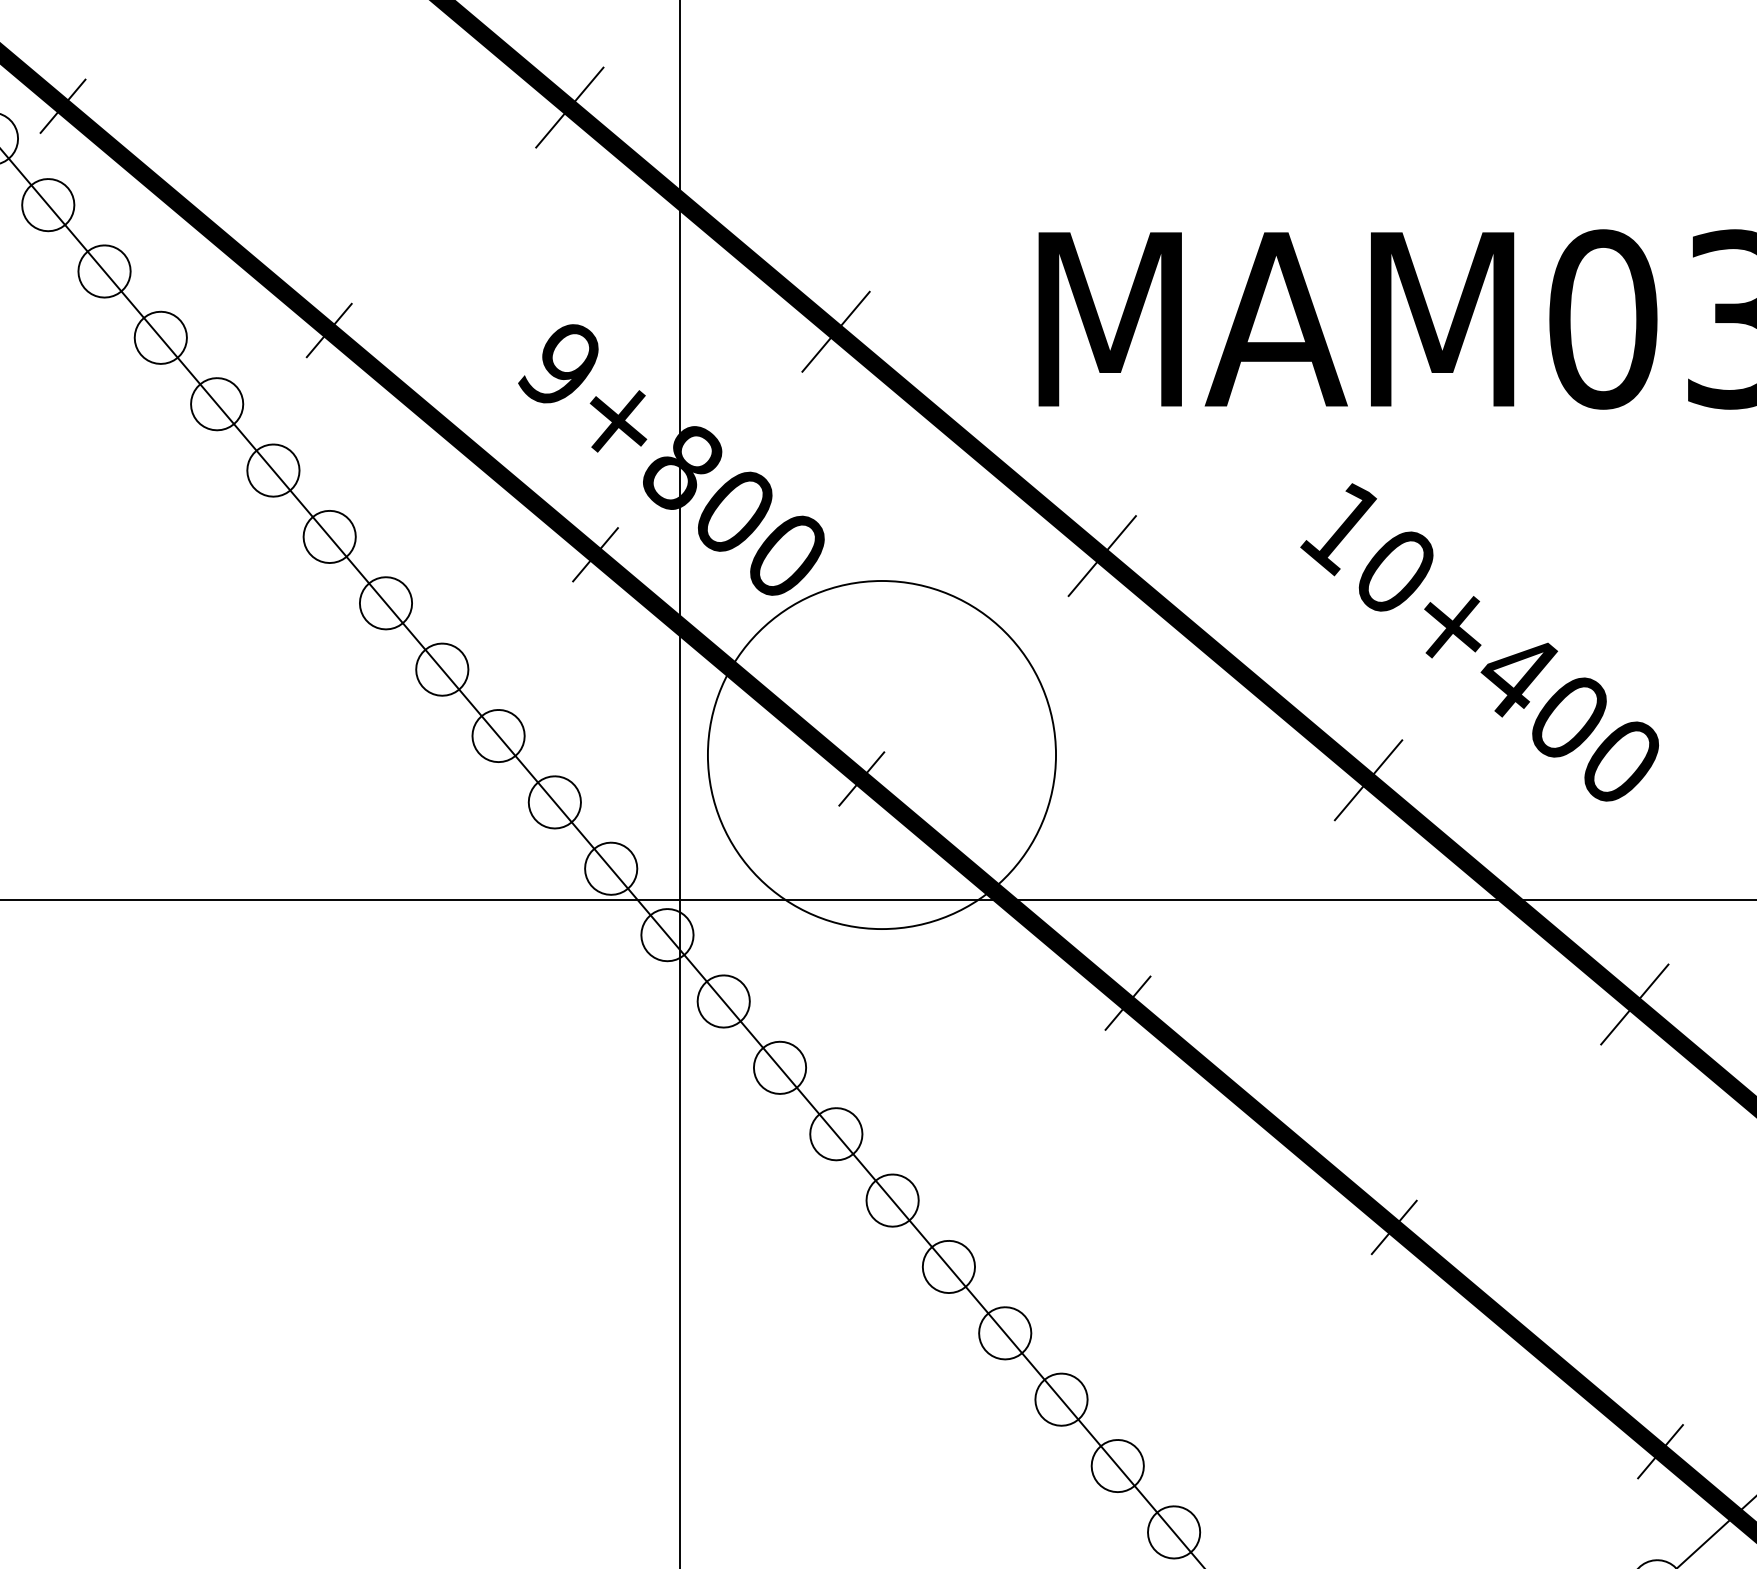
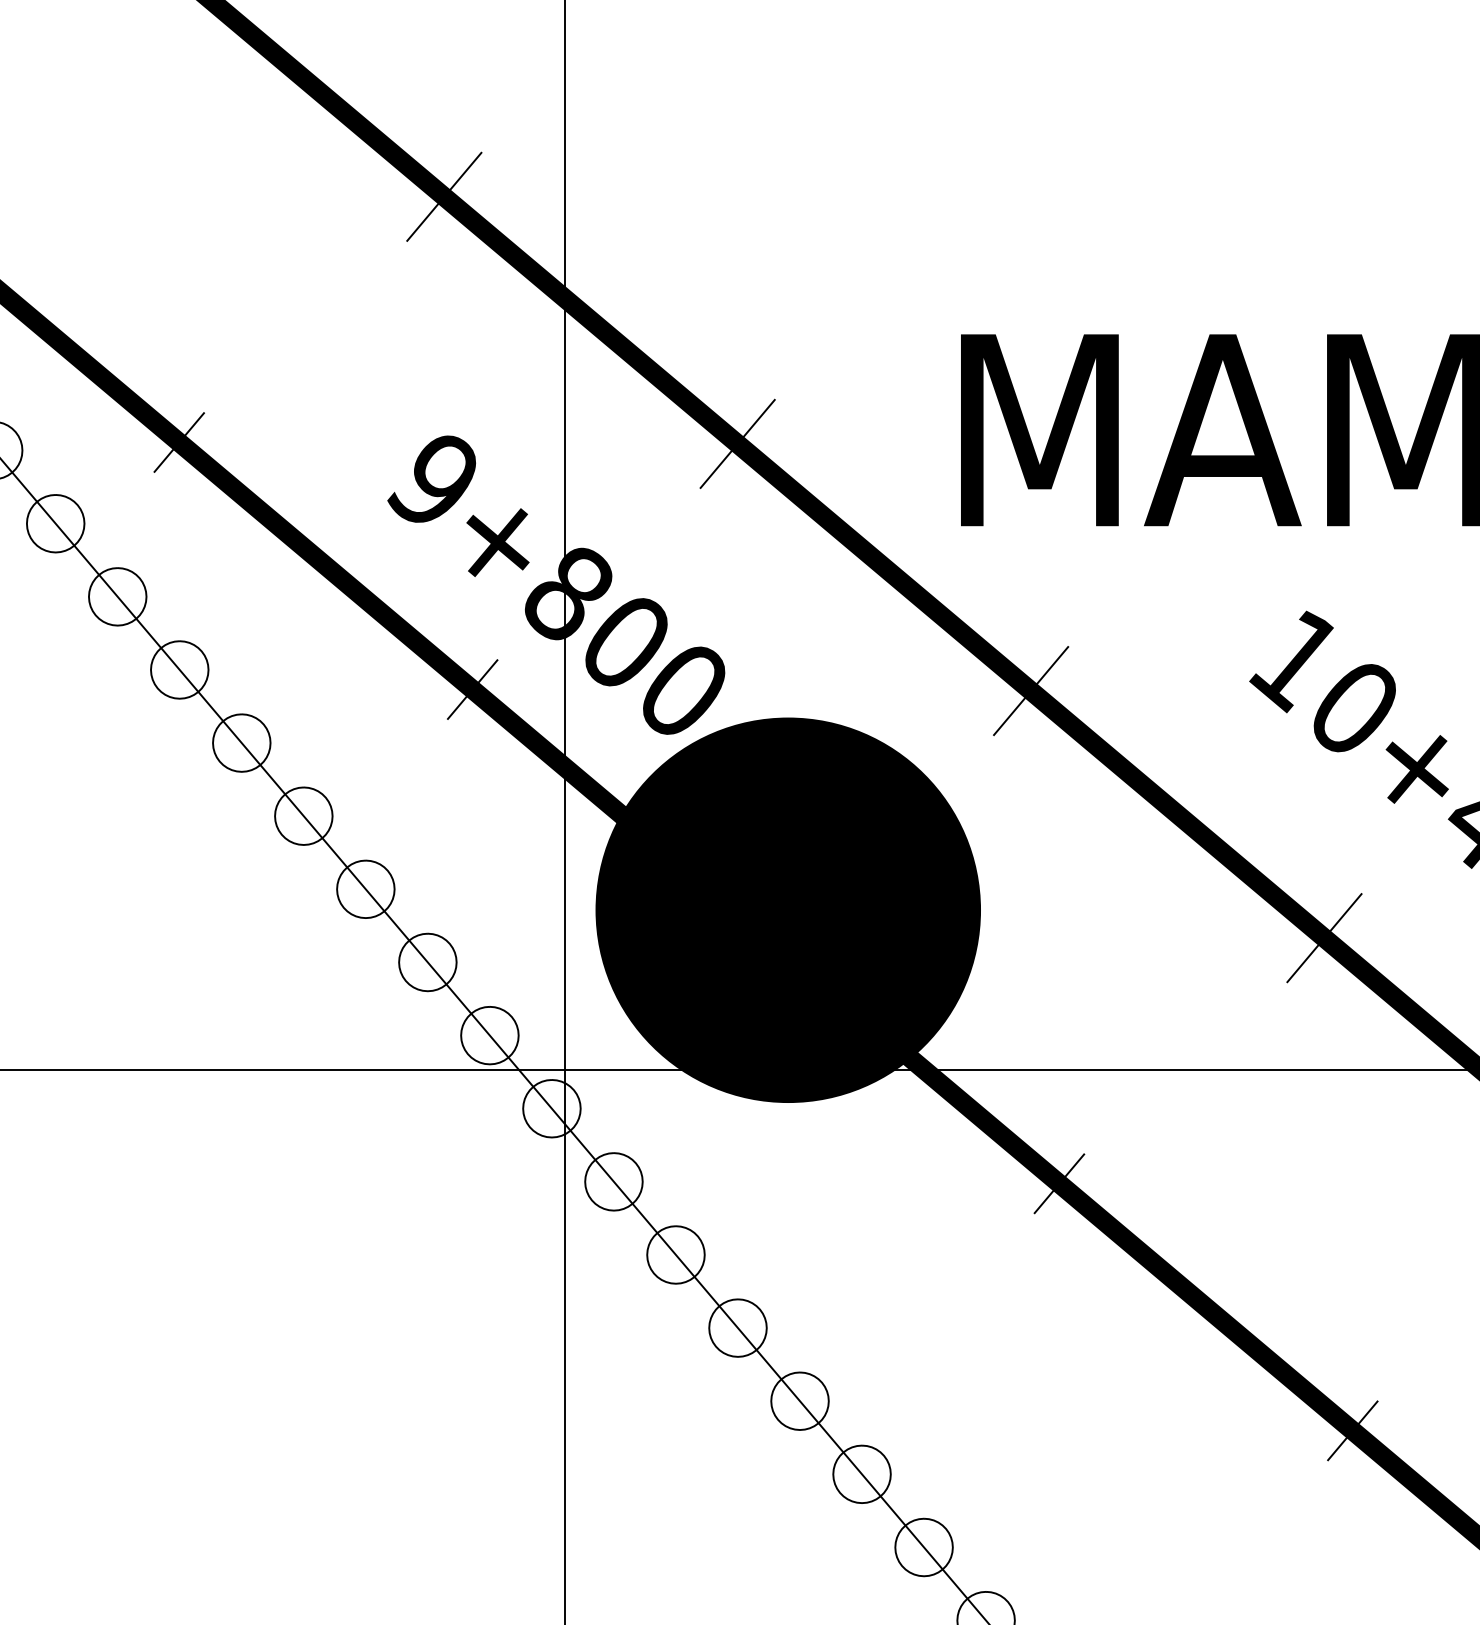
fill: (881, 755) -> (787, 910), added

